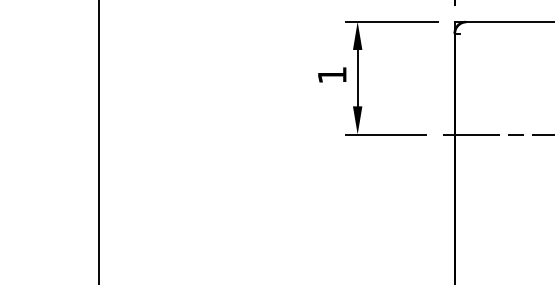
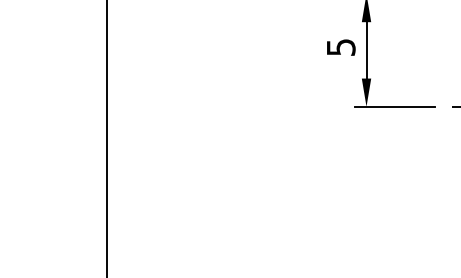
text: (332, 75) -> (341, 47), 1 -> 5

